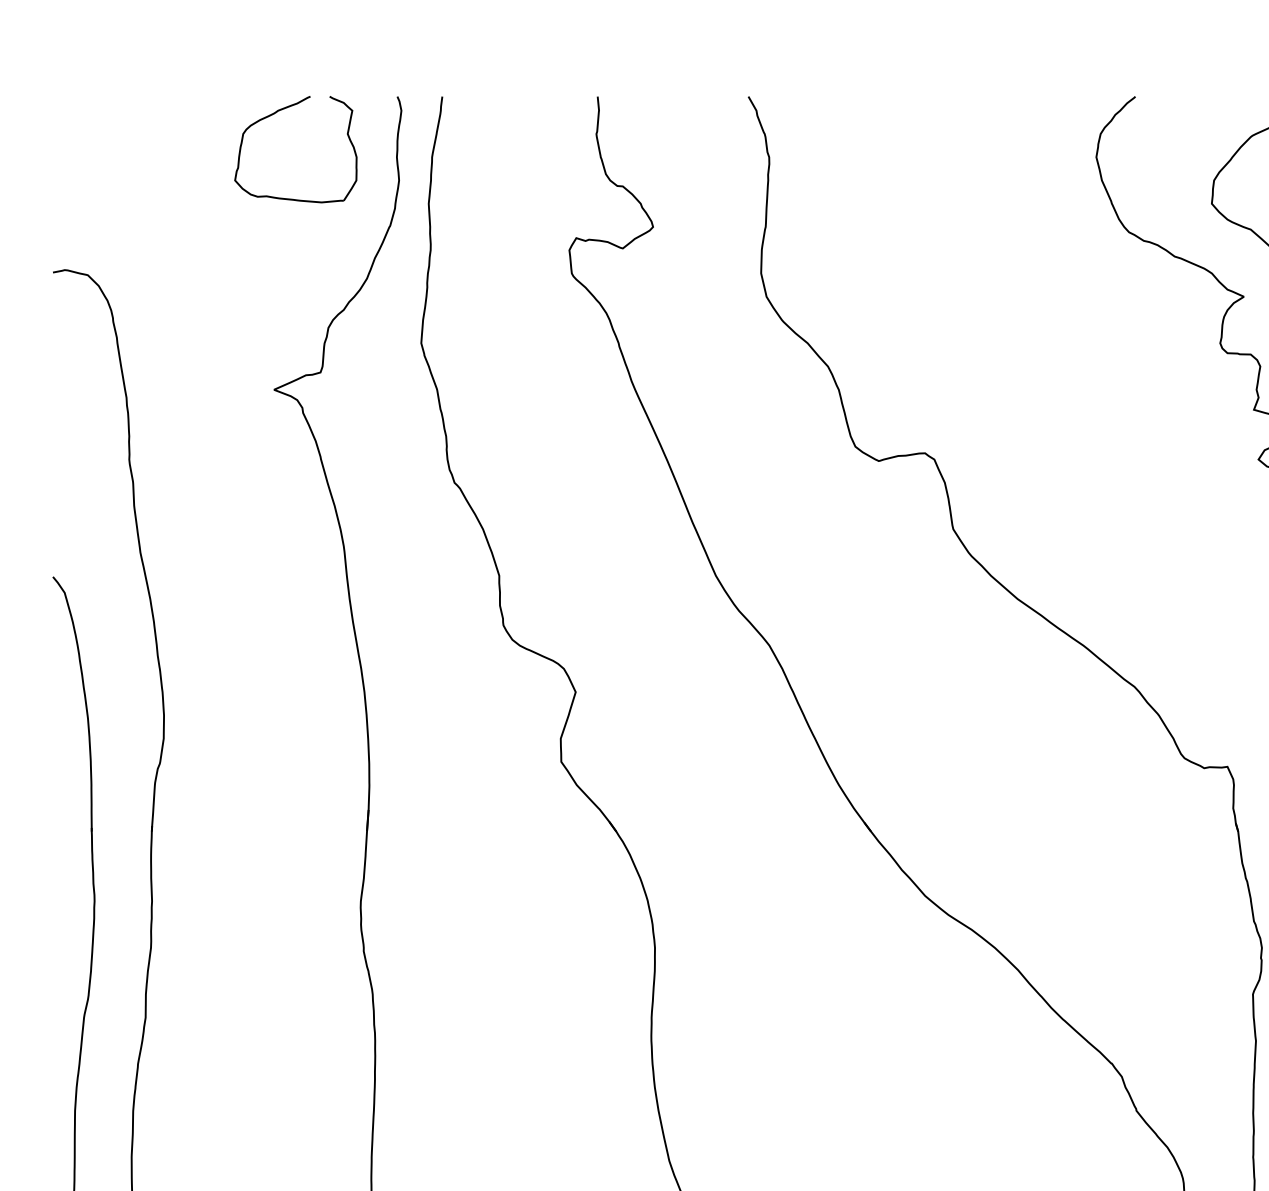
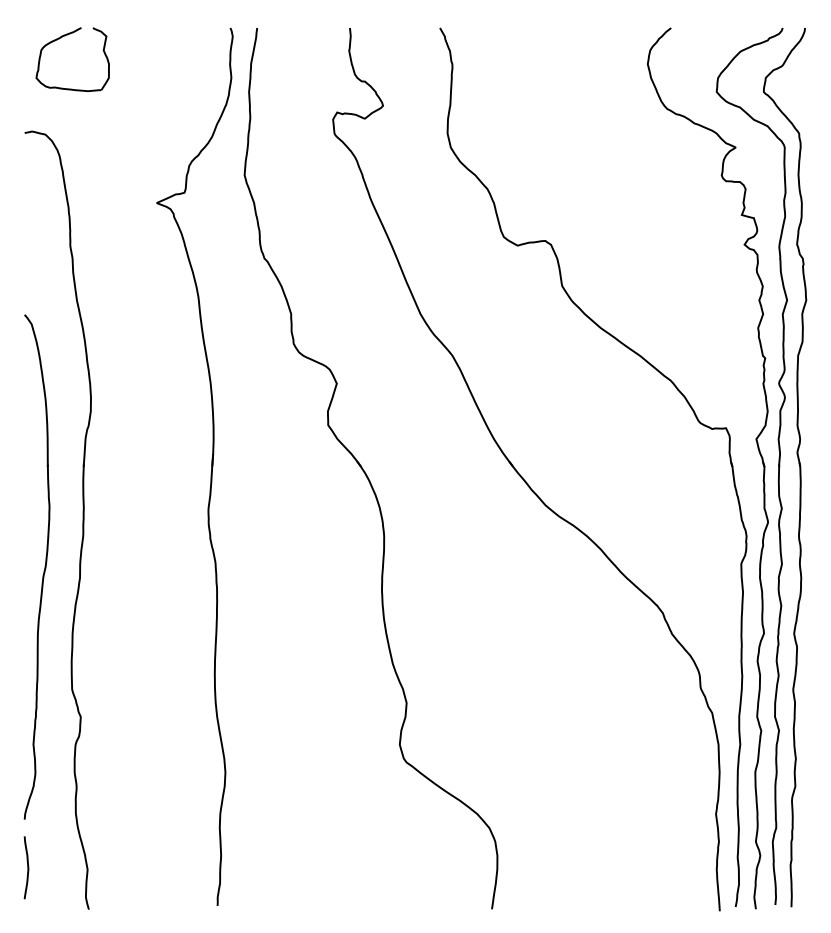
part: (277, 114) -> (61, 38), moved

